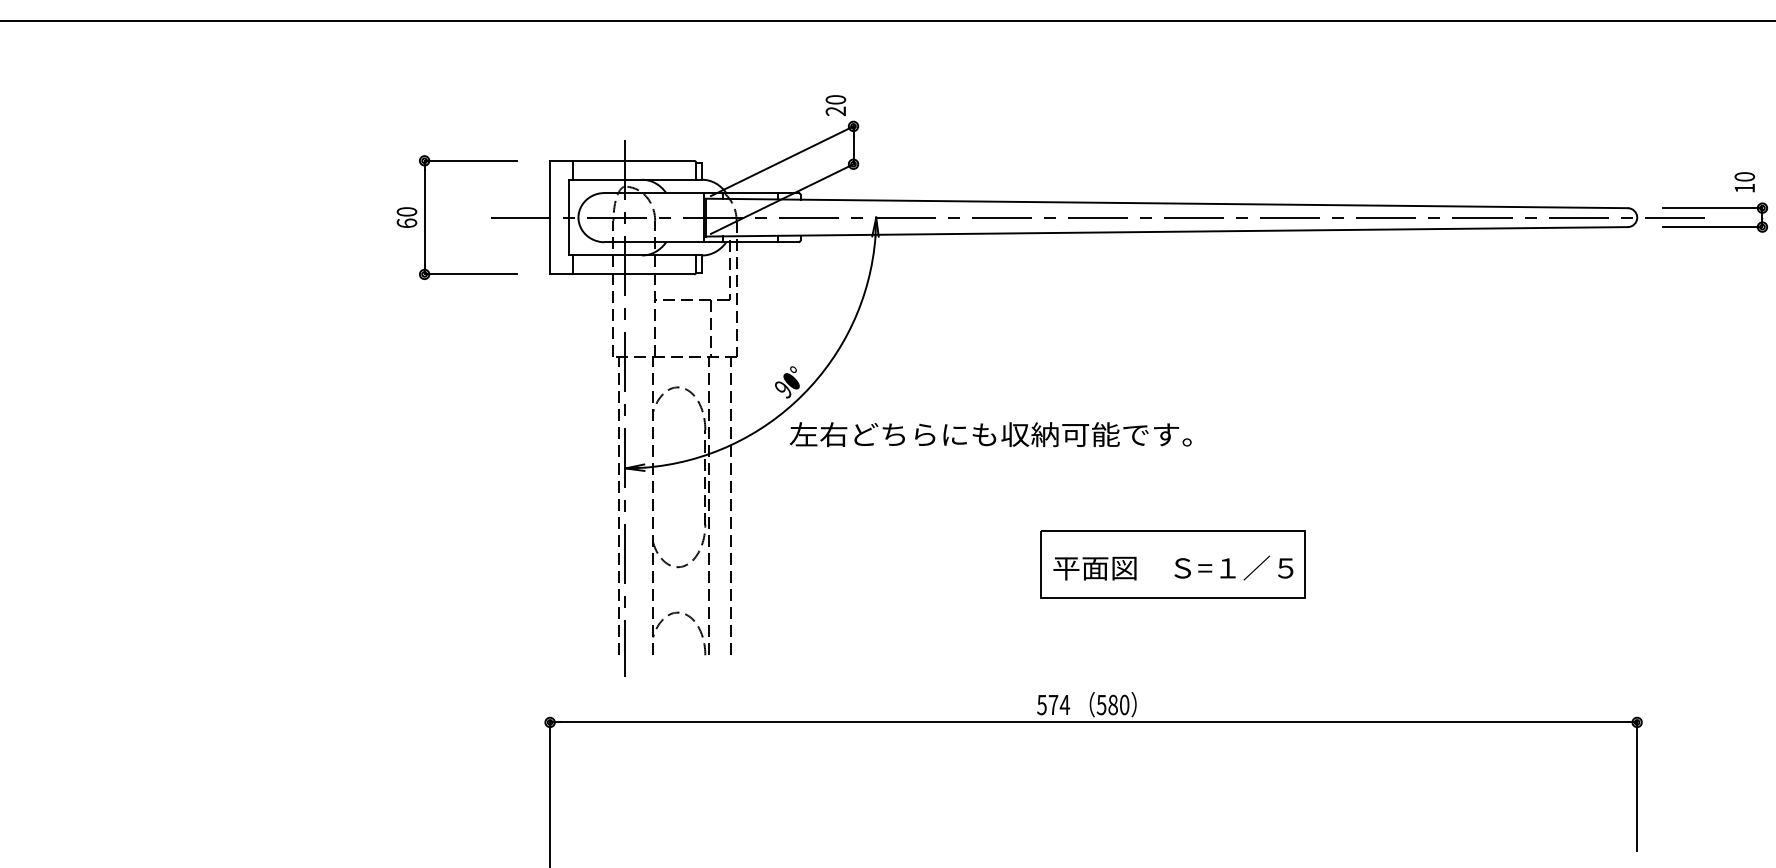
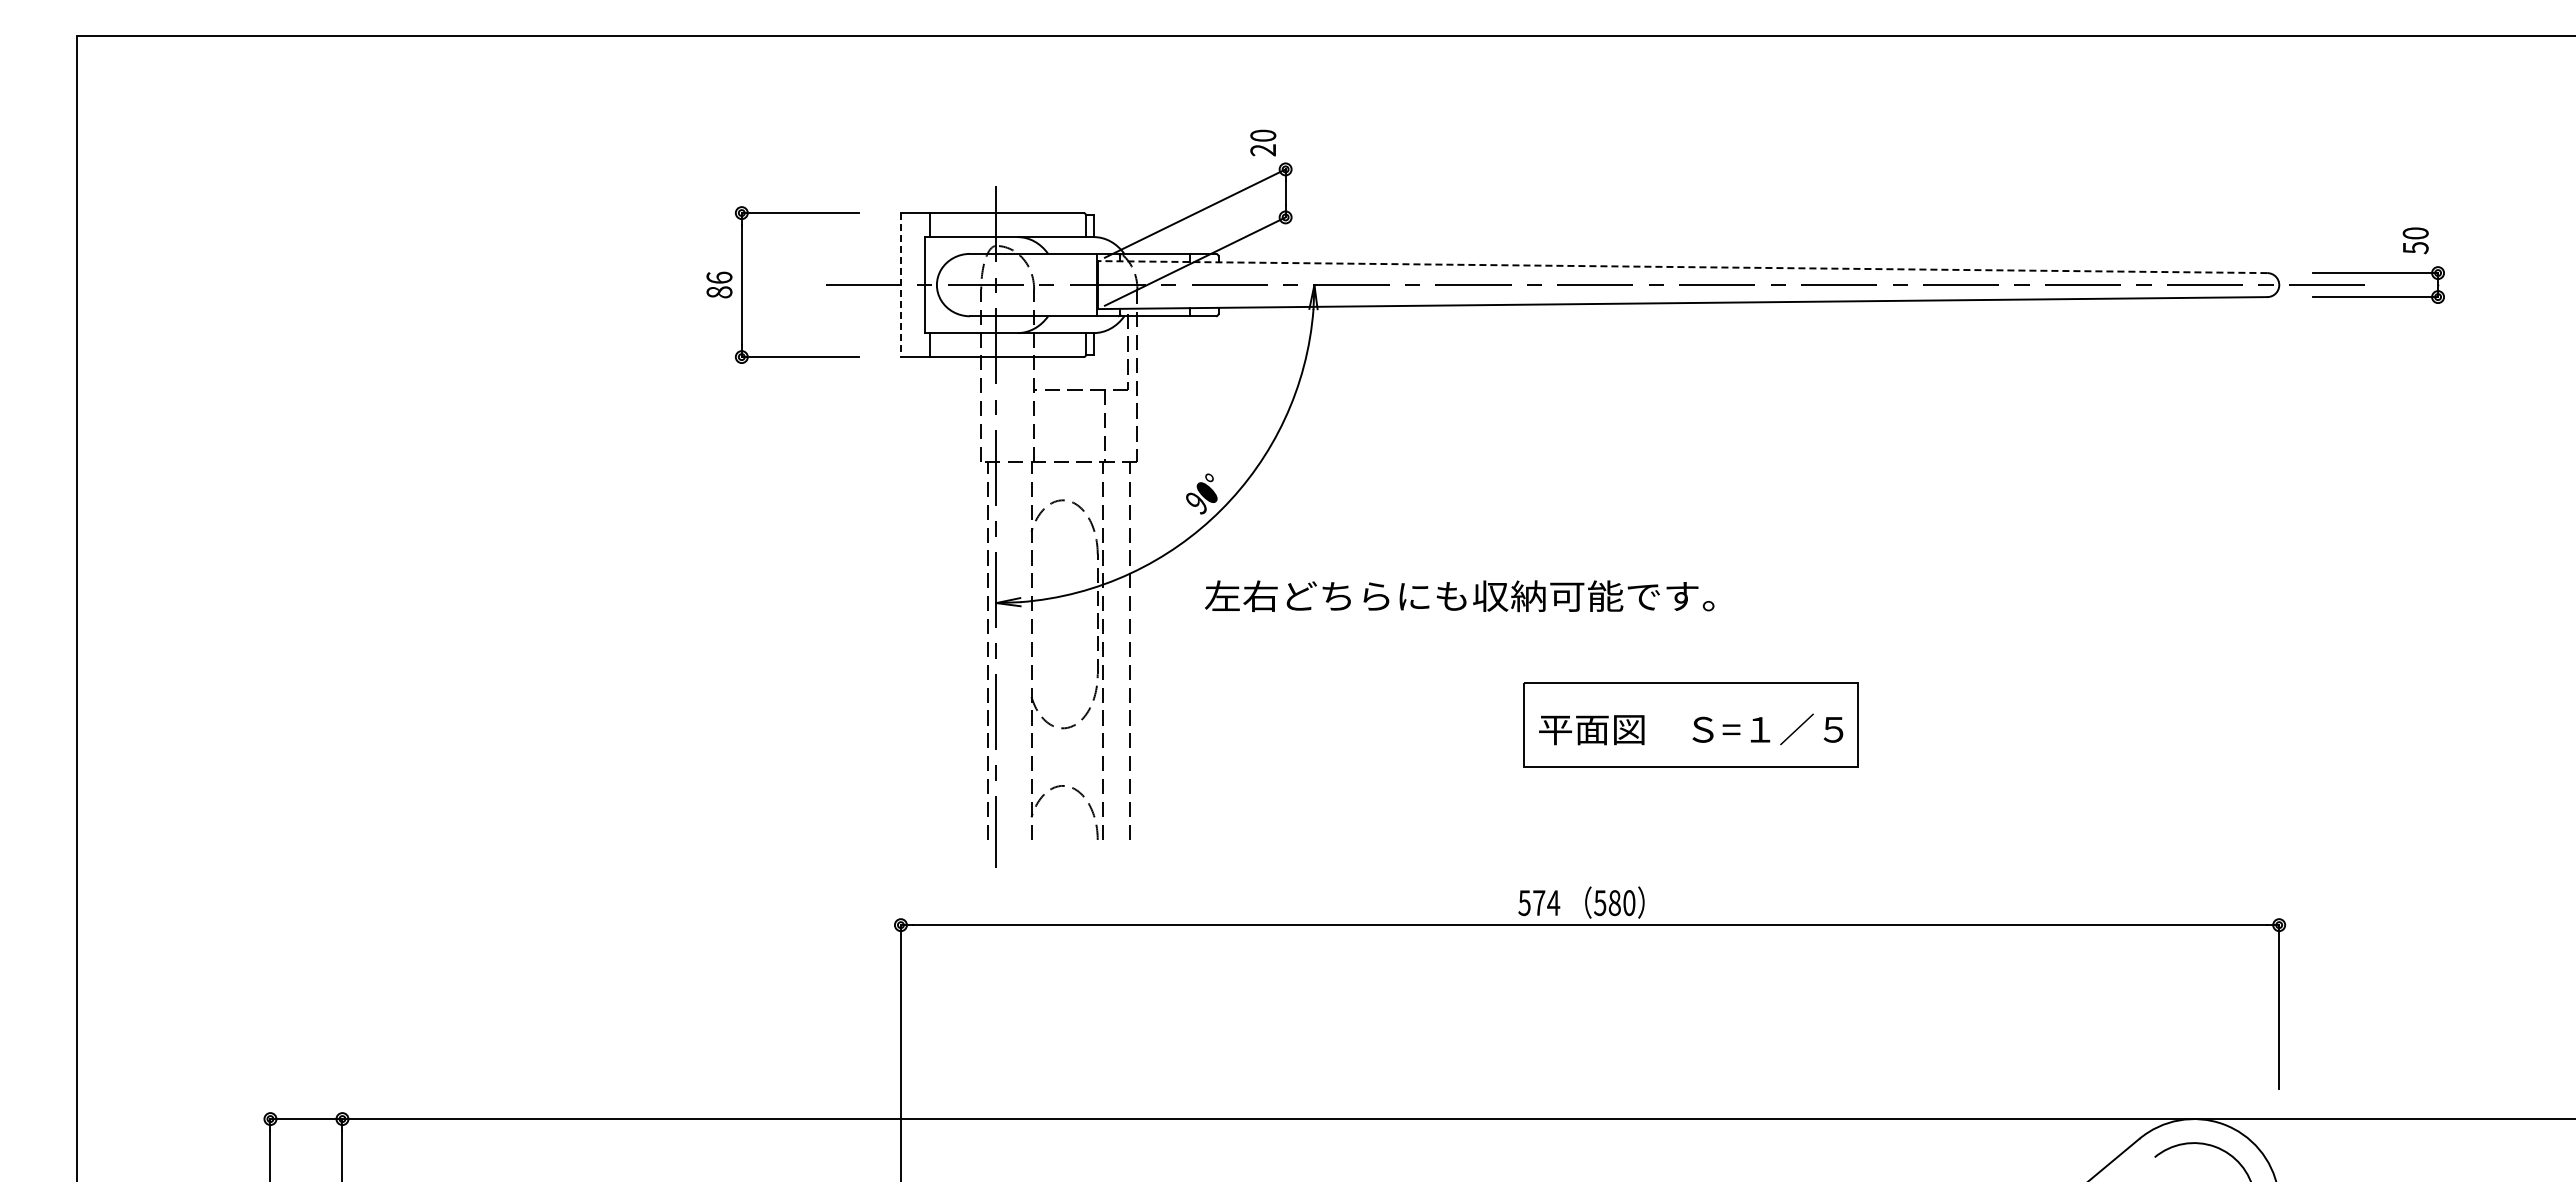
text: (1744, 188) -> (2415, 248), 10 -> 50
line: (1166, 203) -> (1682, 267), solid -> dashed
text: (407, 217) -> (719, 284), 60 -> 86
line: (550, 217) -> (901, 285), solid -> dashed
text: (990, 434) -> (1459, 596), moved

